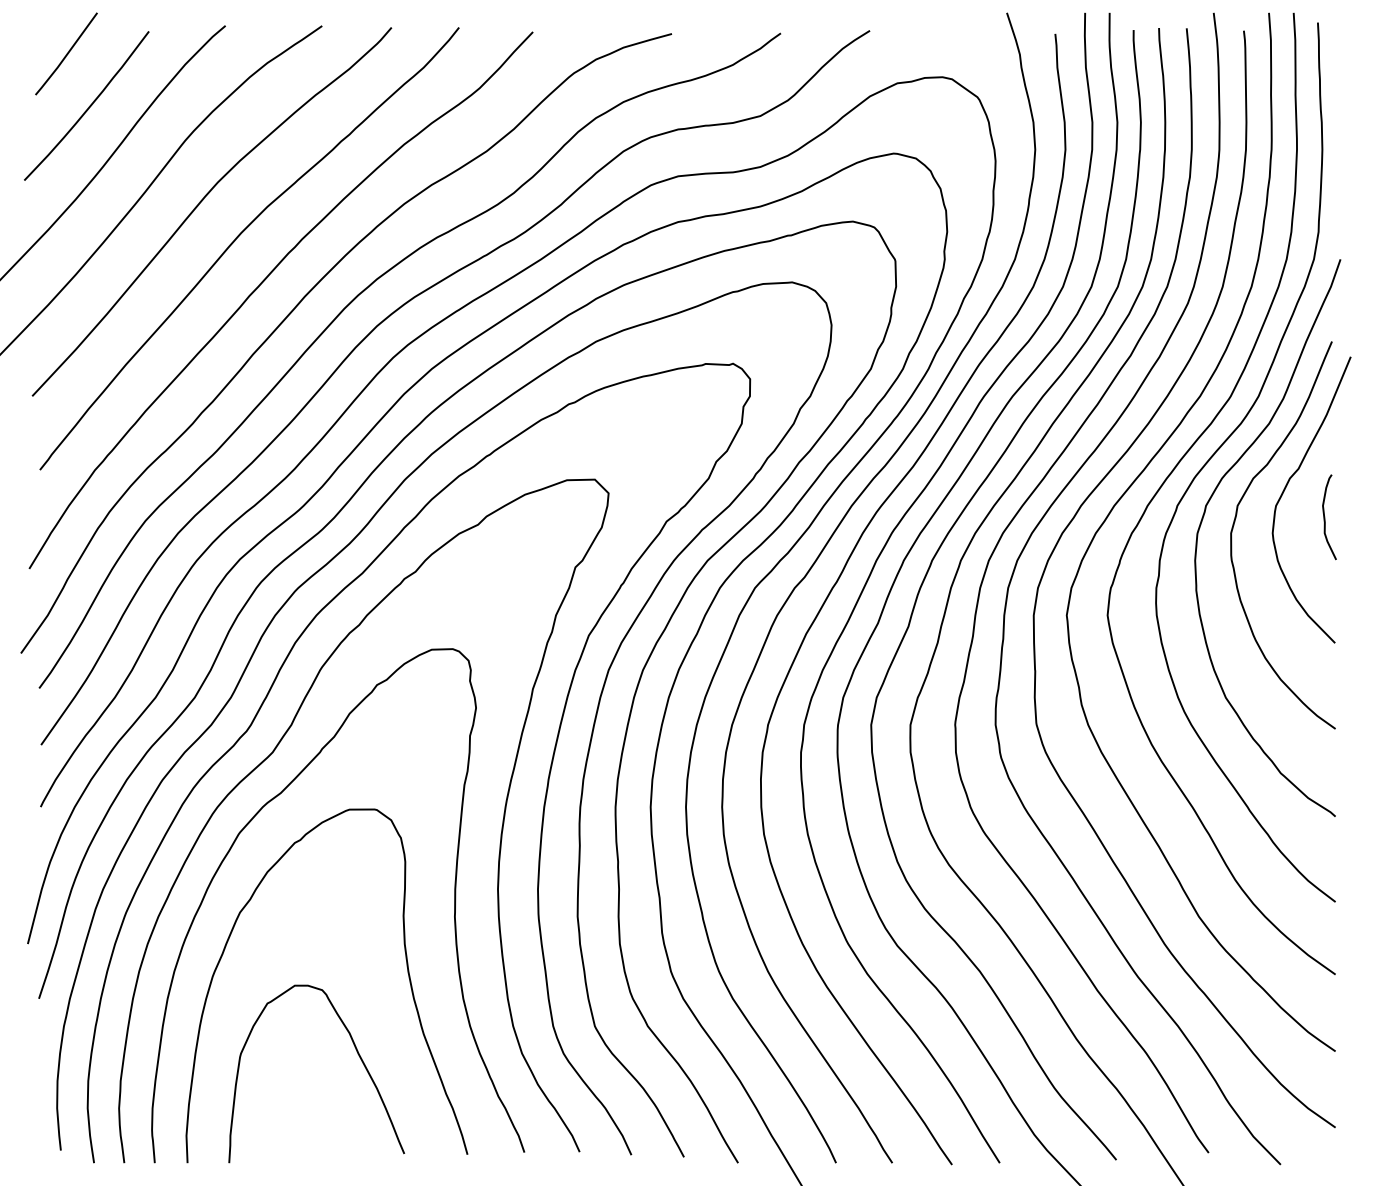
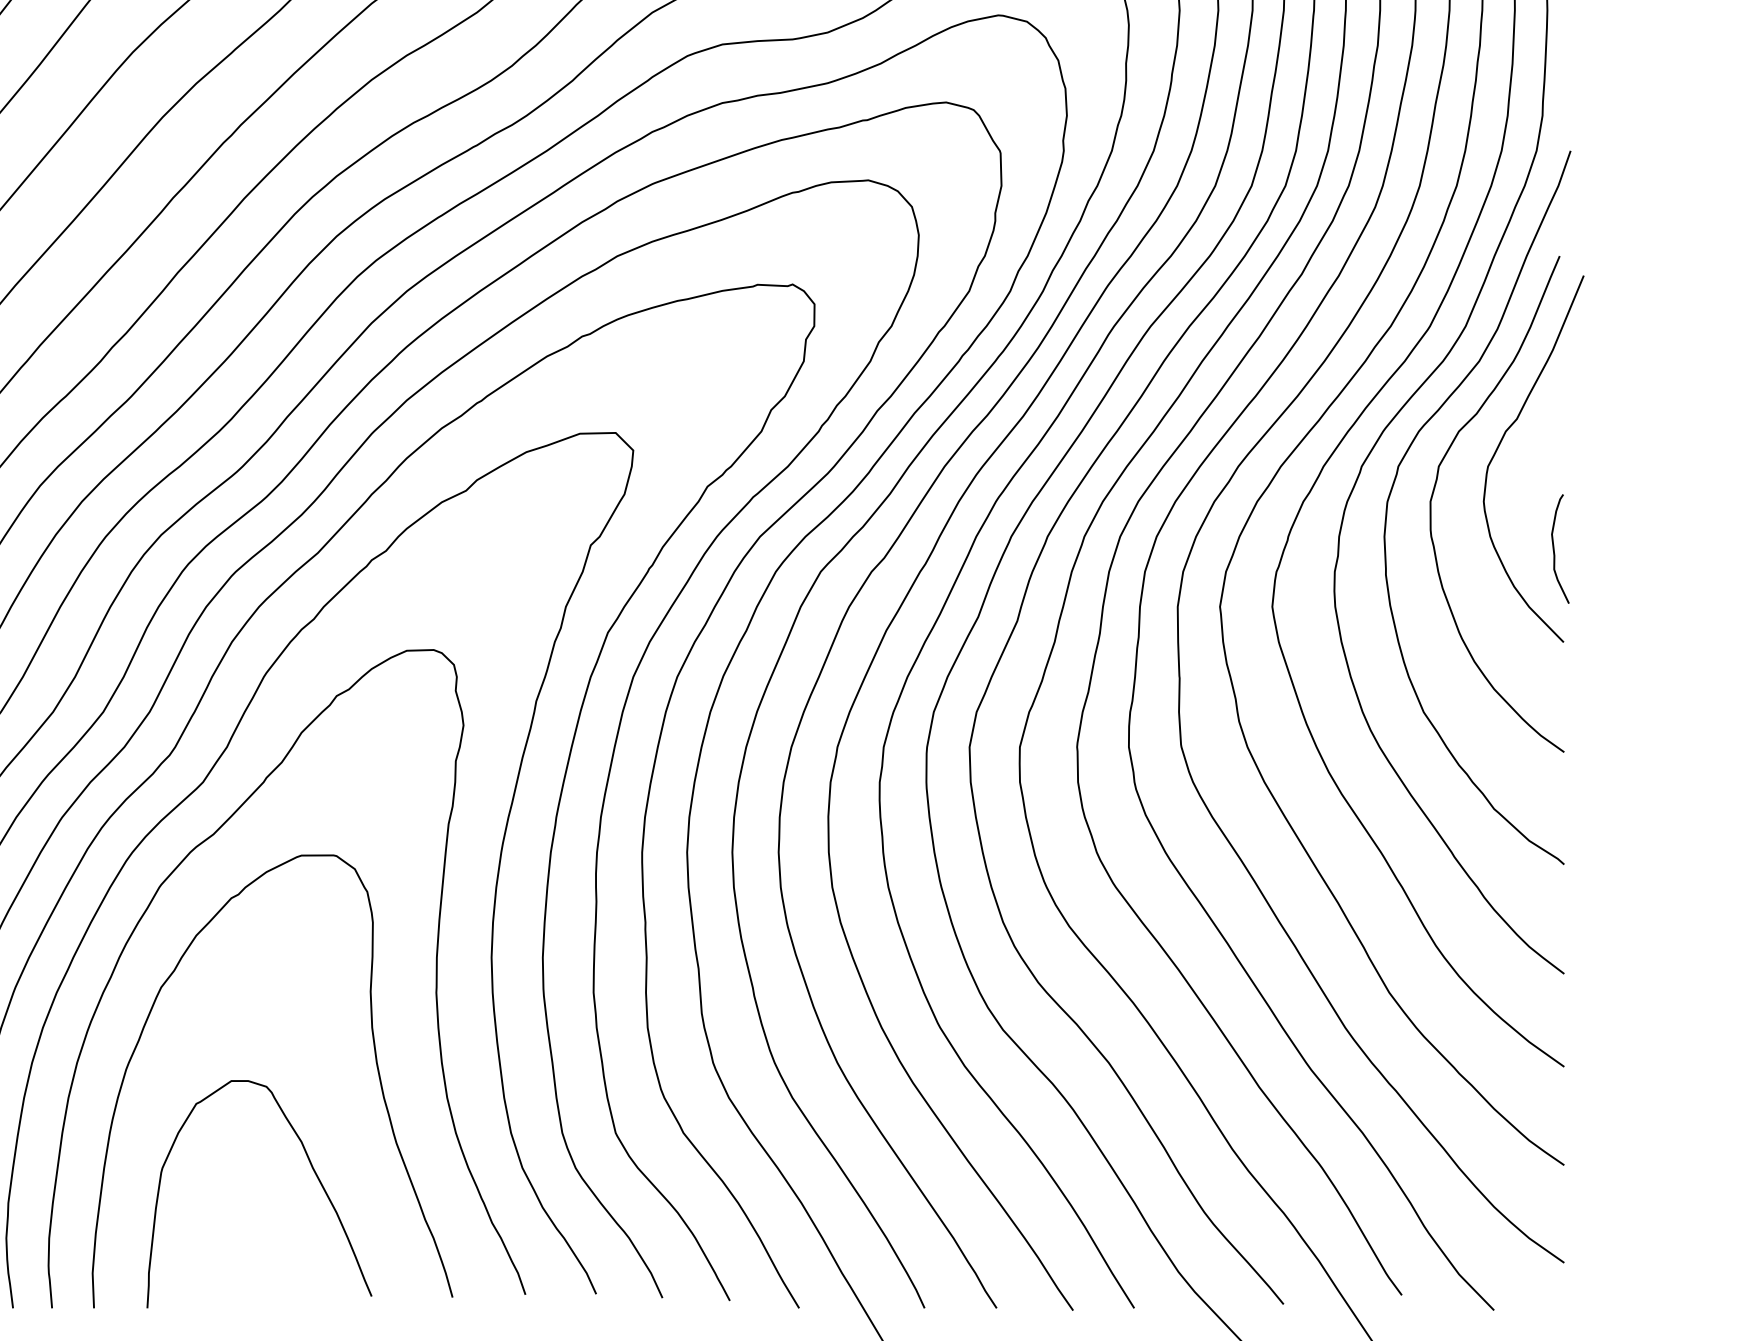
curve: (1325, 517) -> (1555, 549), moved

